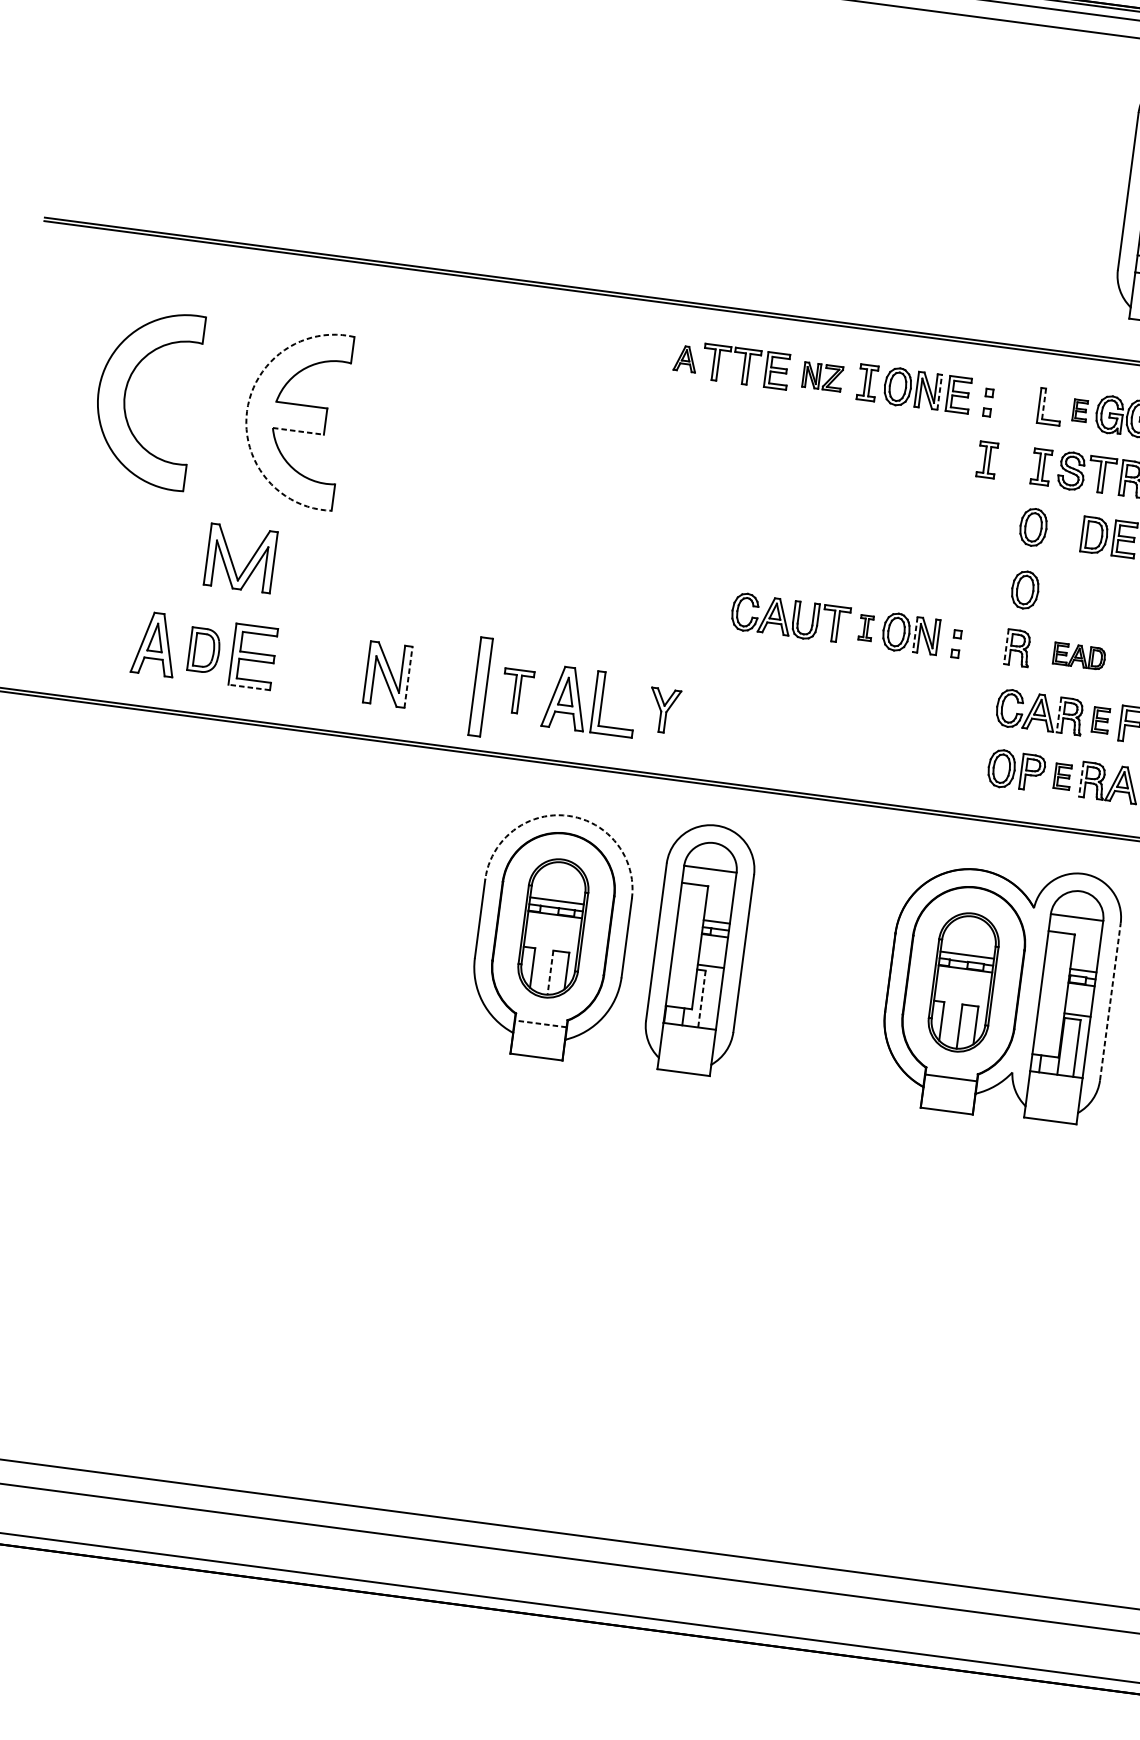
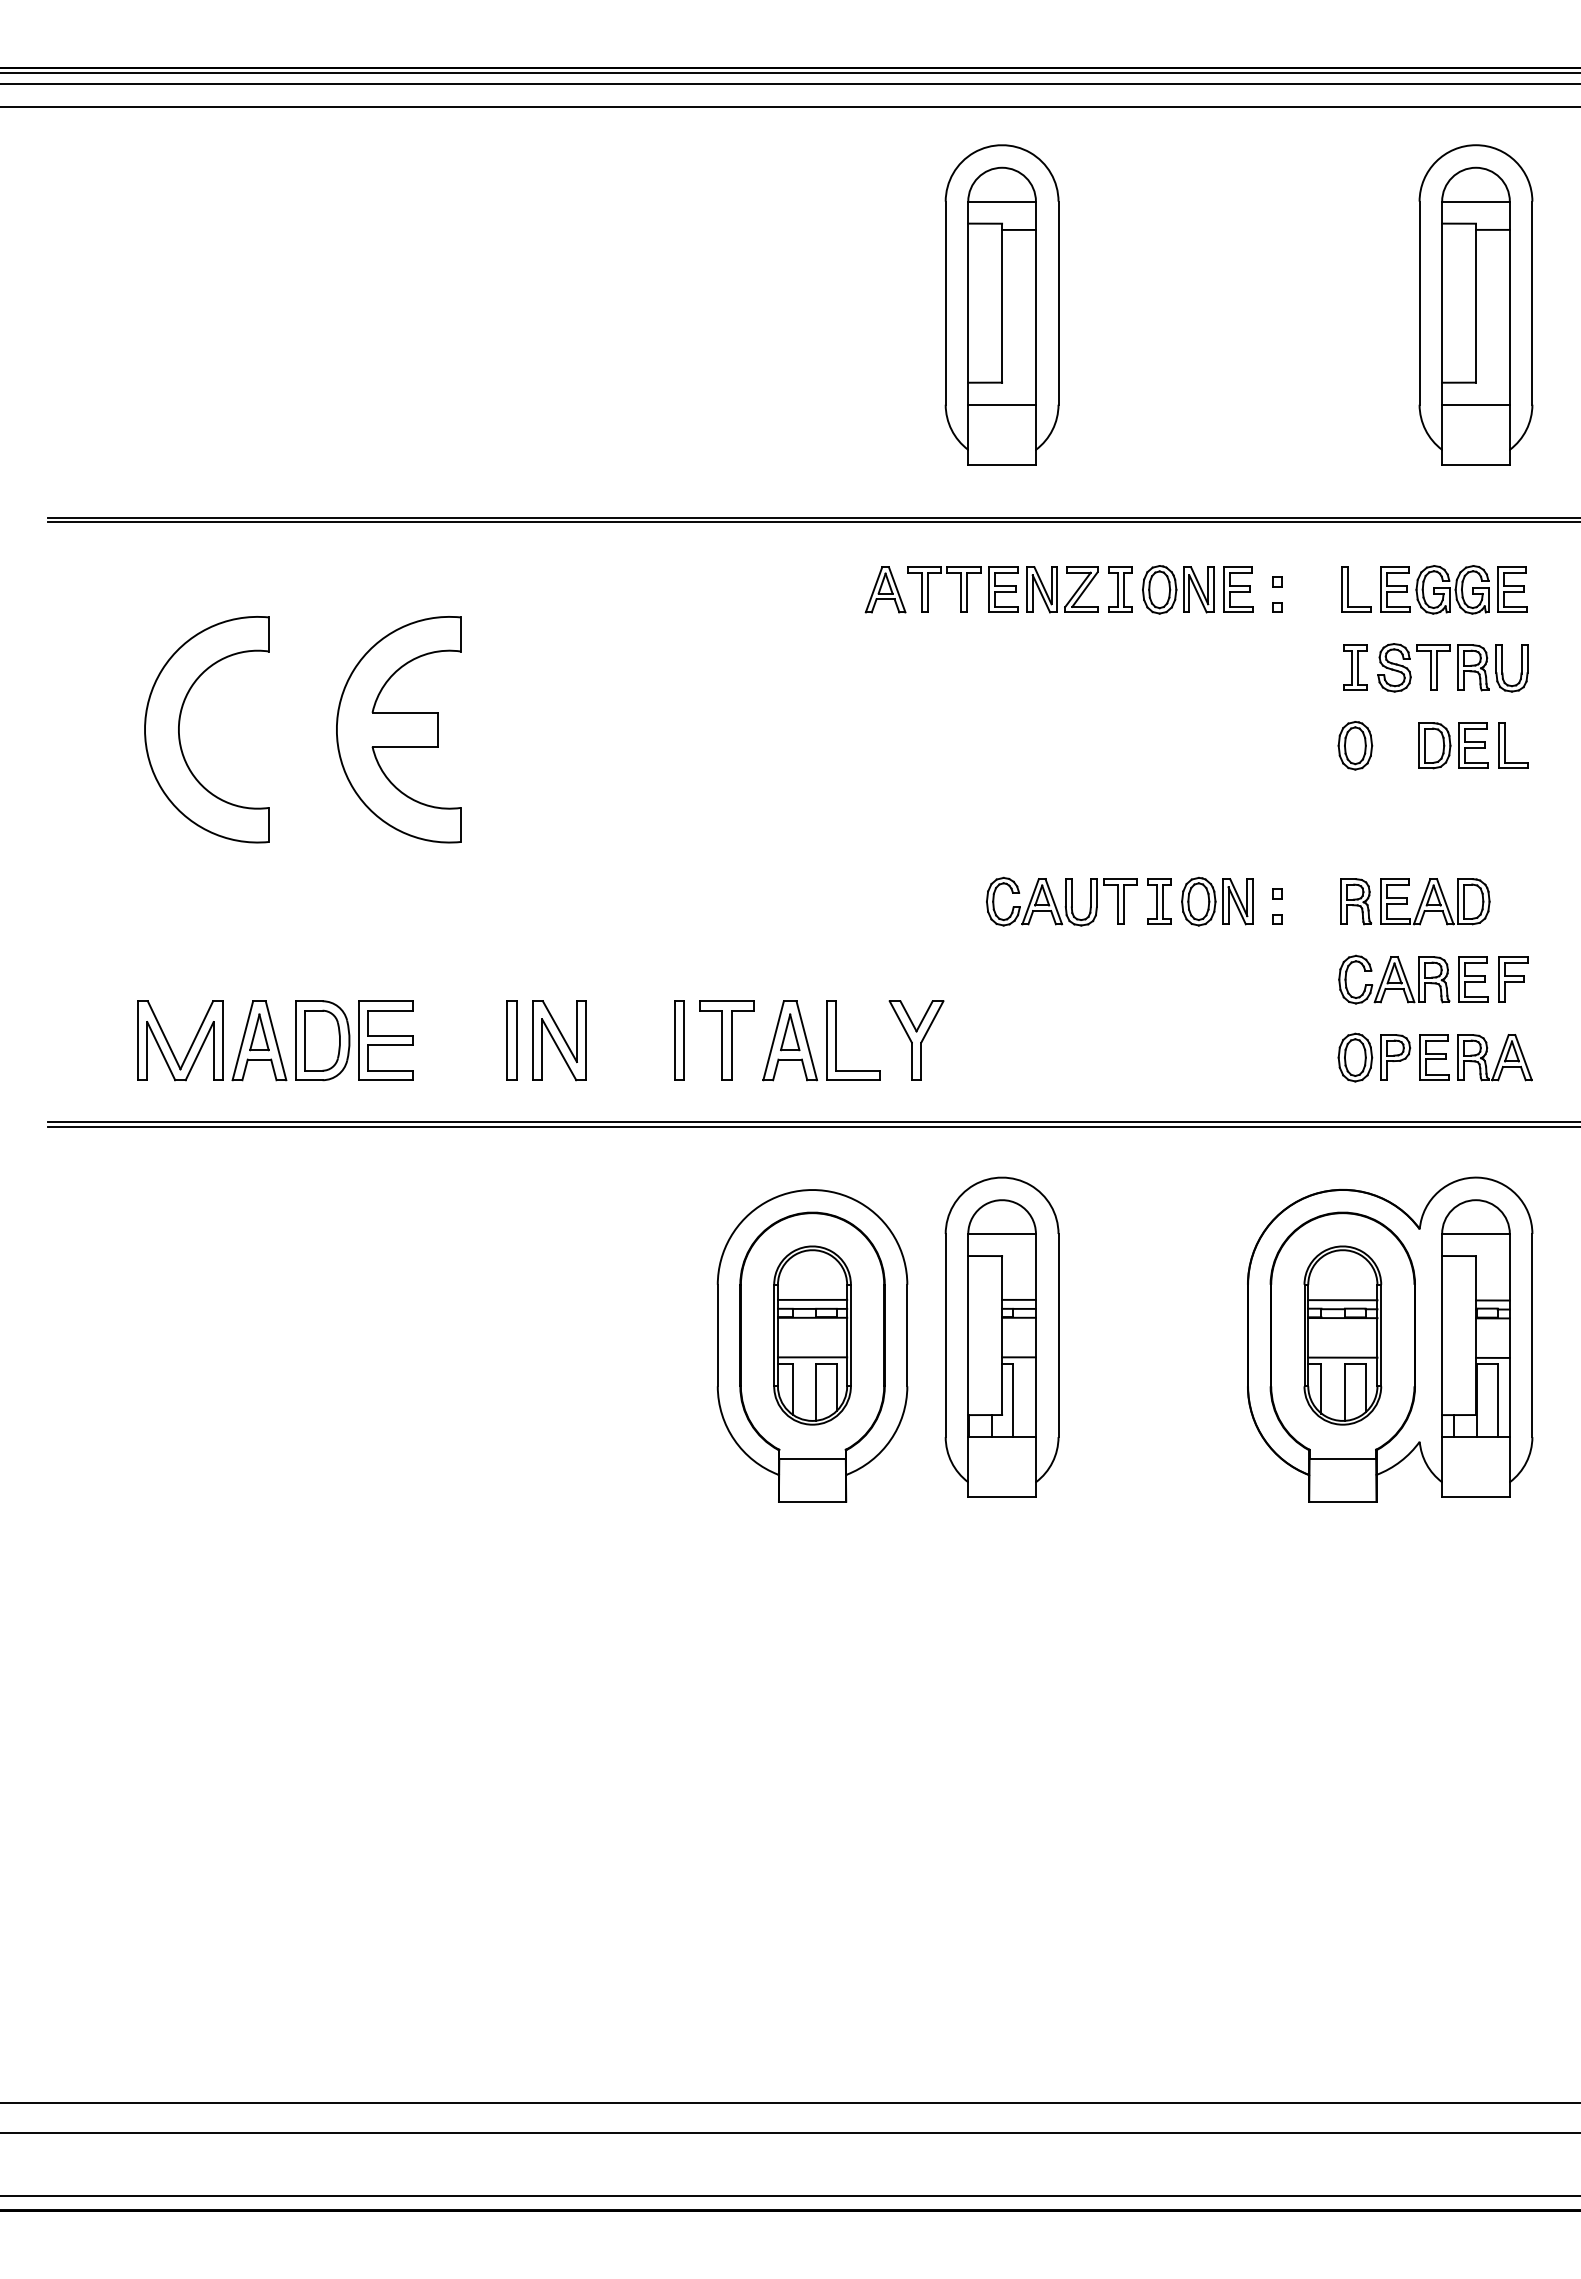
part: (804, 149) -> (1001, 304), added
part: (685, 358) -> (885, 589), size x1.43
part: (822, 376) -> (1062, 589), size x1.43
line: (939, 392) -> (1213, 589), dashed -> solid
line: (1044, 404) -> (1348, 587), dashed -> solid
part: (1080, 410) -> (1395, 589), size x1.67
arc: (246, 411) -> (336, 729), dashed -> solid
line: (298, 431) -> (405, 746), dashed -> solid
part: (987, 459) -> (1285, 667), removed
part: (232, 561) -> (170, 1045), moved
part: (1025, 589) -> (1355, 826), removed
part: (866, 627) -> (1159, 901), size x1.43
line: (915, 634) -> (1223, 901), dashed -> solid
line: (1006, 646) -> (1340, 901), dashed -> solid
part: (204, 650) -> (322, 1040), size x1.43
part: (1079, 656) -> (1435, 901), size x1.67
part: (350, 669) -> (511, 1040), added
line: (408, 677) -> (586, 1040), dashed -> solid
part: (480, 686) -> (679, 1040), size x0.62
line: (248, 687) -> (385, 1080), dashed -> solid
part: (516, 691) -> (726, 1040), size x1.43
part: (663, 710) -> (916, 1040), size x1.43
line: (1059, 714) -> (1419, 979), dashed -> solid
part: (1101, 720) -> (1473, 979), size x1.43
part: (1062, 776) -> (1434, 1057), size x1.43
line: (1081, 779) -> (1458, 1057), dashed -> solid
arc: (568, 816) -> (812, 1190), dashed -> solid
line: (551, 945) -> (812, 1357), added
line: (550, 972) -> (816, 1392), dashed -> solid
line: (702, 999) -> (1013, 1400), dashed -> solid
line: (961, 999) -> (1342, 1357), added
line: (1110, 1001) -> (1532, 1335), dashed -> solid
line: (540, 1023) -> (812, 1458), dashed -> solid

